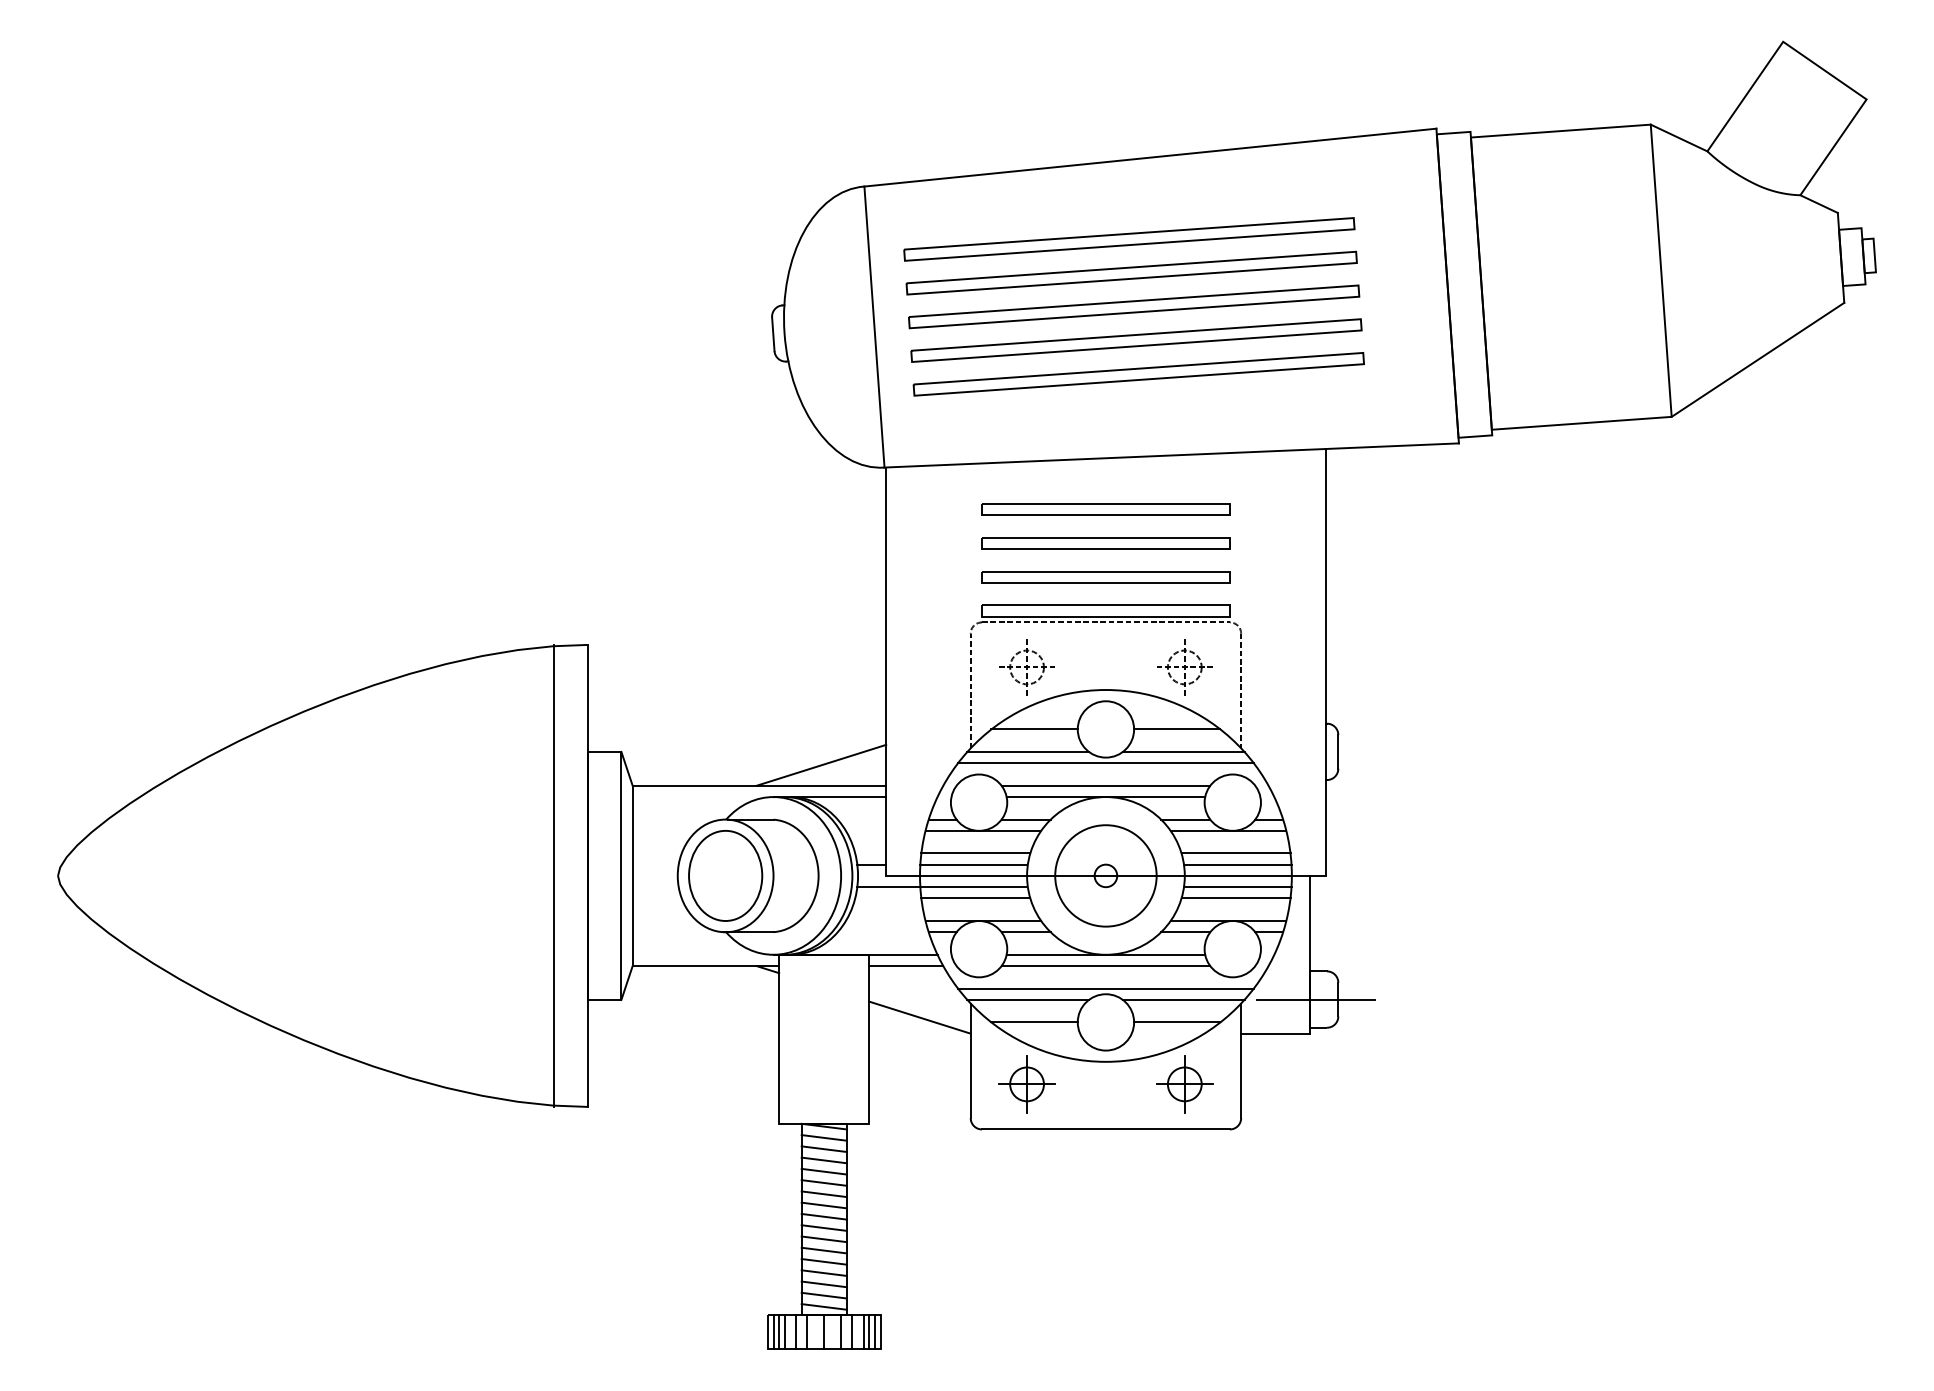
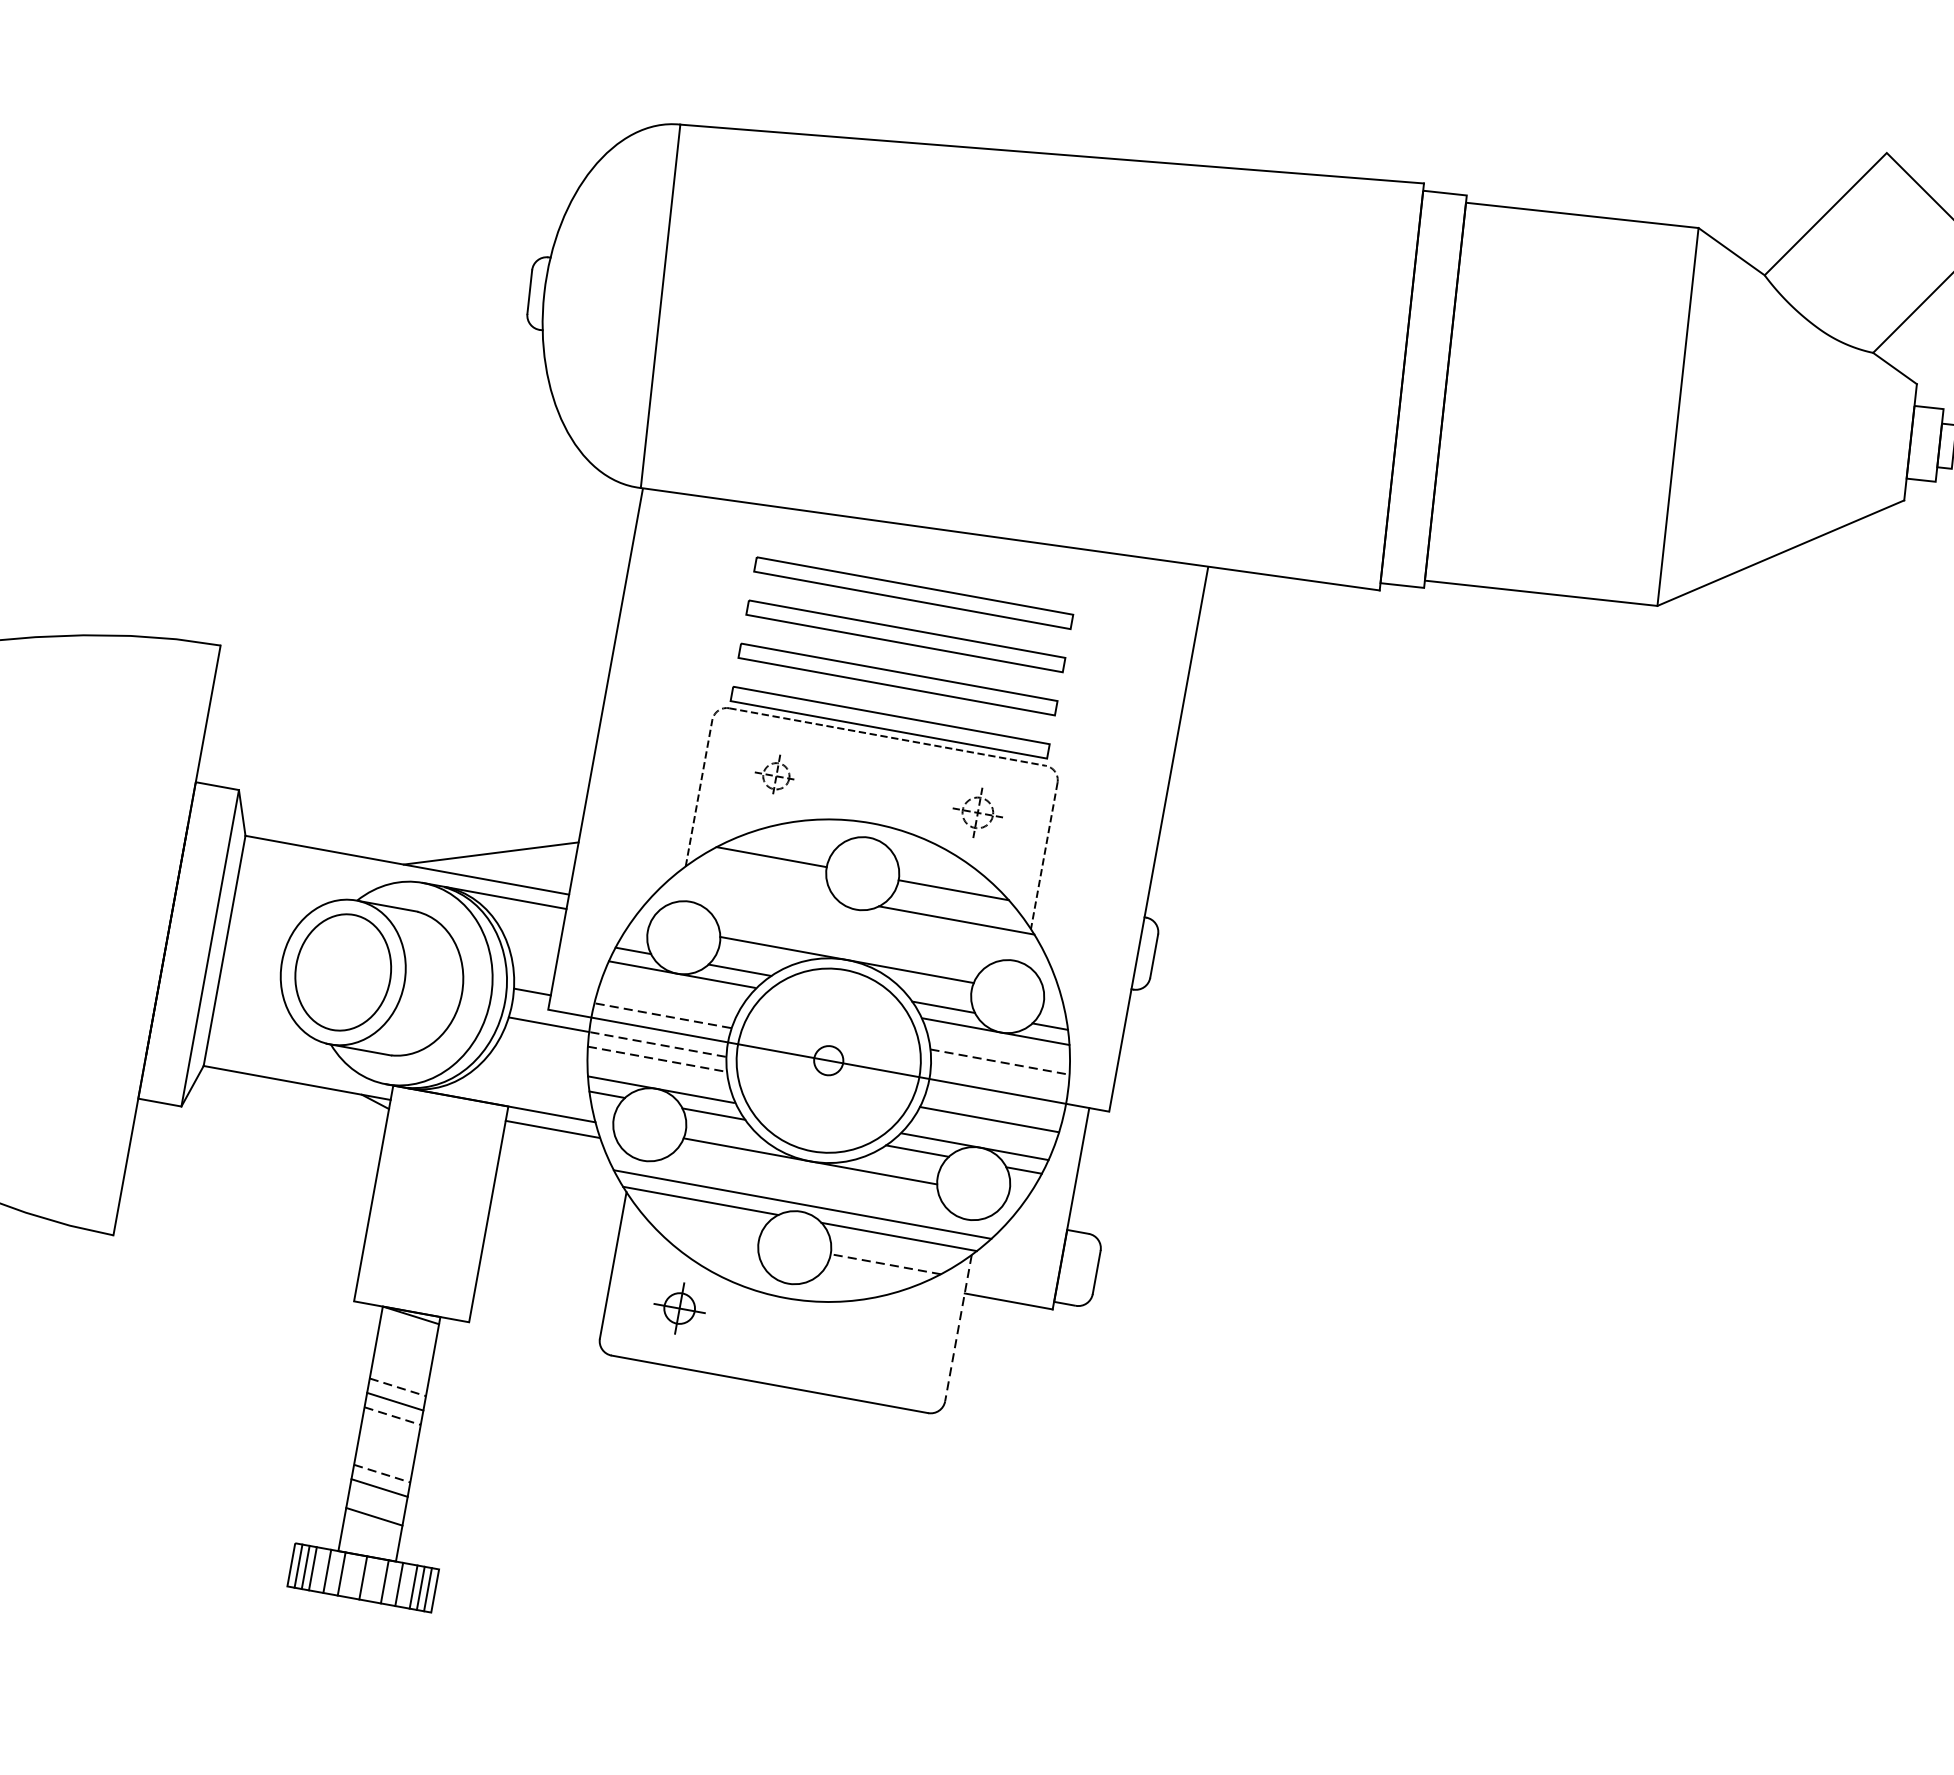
part: (1133, 306) -> (996, 340), removed
part: (1026, 667) -> (775, 776), size x0.6
part: (1184, 667) -> (977, 812), size x0.7
line: (1028, 751) -> (758, 883), removed
line: (1105, 763) -> (854, 917), removed
line: (1105, 785) -> (849, 945), removed
line: (975, 853) -> (667, 1001), removed
line: (1236, 853) -> (1000, 1062), solid -> dashed
line: (973, 864) -> (662, 1015), solid -> dashed
line: (1237, 864) -> (999, 1076), removed
line: (553, 875) -> (123, 931), removed
circle: (1105, 875) -> (828, 1060), size x1.4
line: (973, 887) -> (656, 1044), solid -> dashed
line: (1237, 887) -> (994, 1105), removed
line: (976, 898) -> (658, 1059), solid -> dashed
line: (1105, 966) -> (807, 1176), removed
line: (1316, 999) -> (1068, 1267), removed
line: (919, 1017) -> (557, 1198), removed
line: (1034, 1022) -> (703, 1231), removed
line: (1176, 1022) -> (884, 1264), solid -> dashed
line: (1241, 1061) -> (958, 1329), solid -> dashed
part: (1026, 1084) -> (678, 1308), size x0.7
part: (1184, 1084) -> (880, 1345), removed
line: (823, 1137) -> (407, 1329), removed
line: (823, 1148) -> (404, 1343), removed
line: (823, 1160) -> (402, 1358), removed
line: (823, 1171) -> (399, 1372), removed
line: (824, 1182) -> (398, 1386), solid -> dashed
line: (824, 1205) -> (393, 1416), solid -> dashed
line: (823, 1216) -> (389, 1429), removed
line: (823, 1227) -> (386, 1443), removed
line: (823, 1239) -> (383, 1459), removed
line: (824, 1250) -> (382, 1473), solid -> dashed
line: (823, 1272) -> (376, 1501), removed
line: (823, 1295) -> (370, 1530), removed
line: (823, 1306) -> (368, 1544), removed

